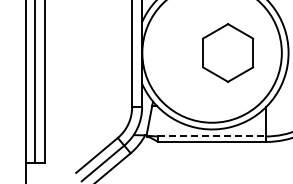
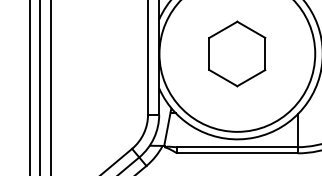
part: (228, 52) -> (237, 53), moved
line: (212, 136) -> (237, 147), dashed -> solid

